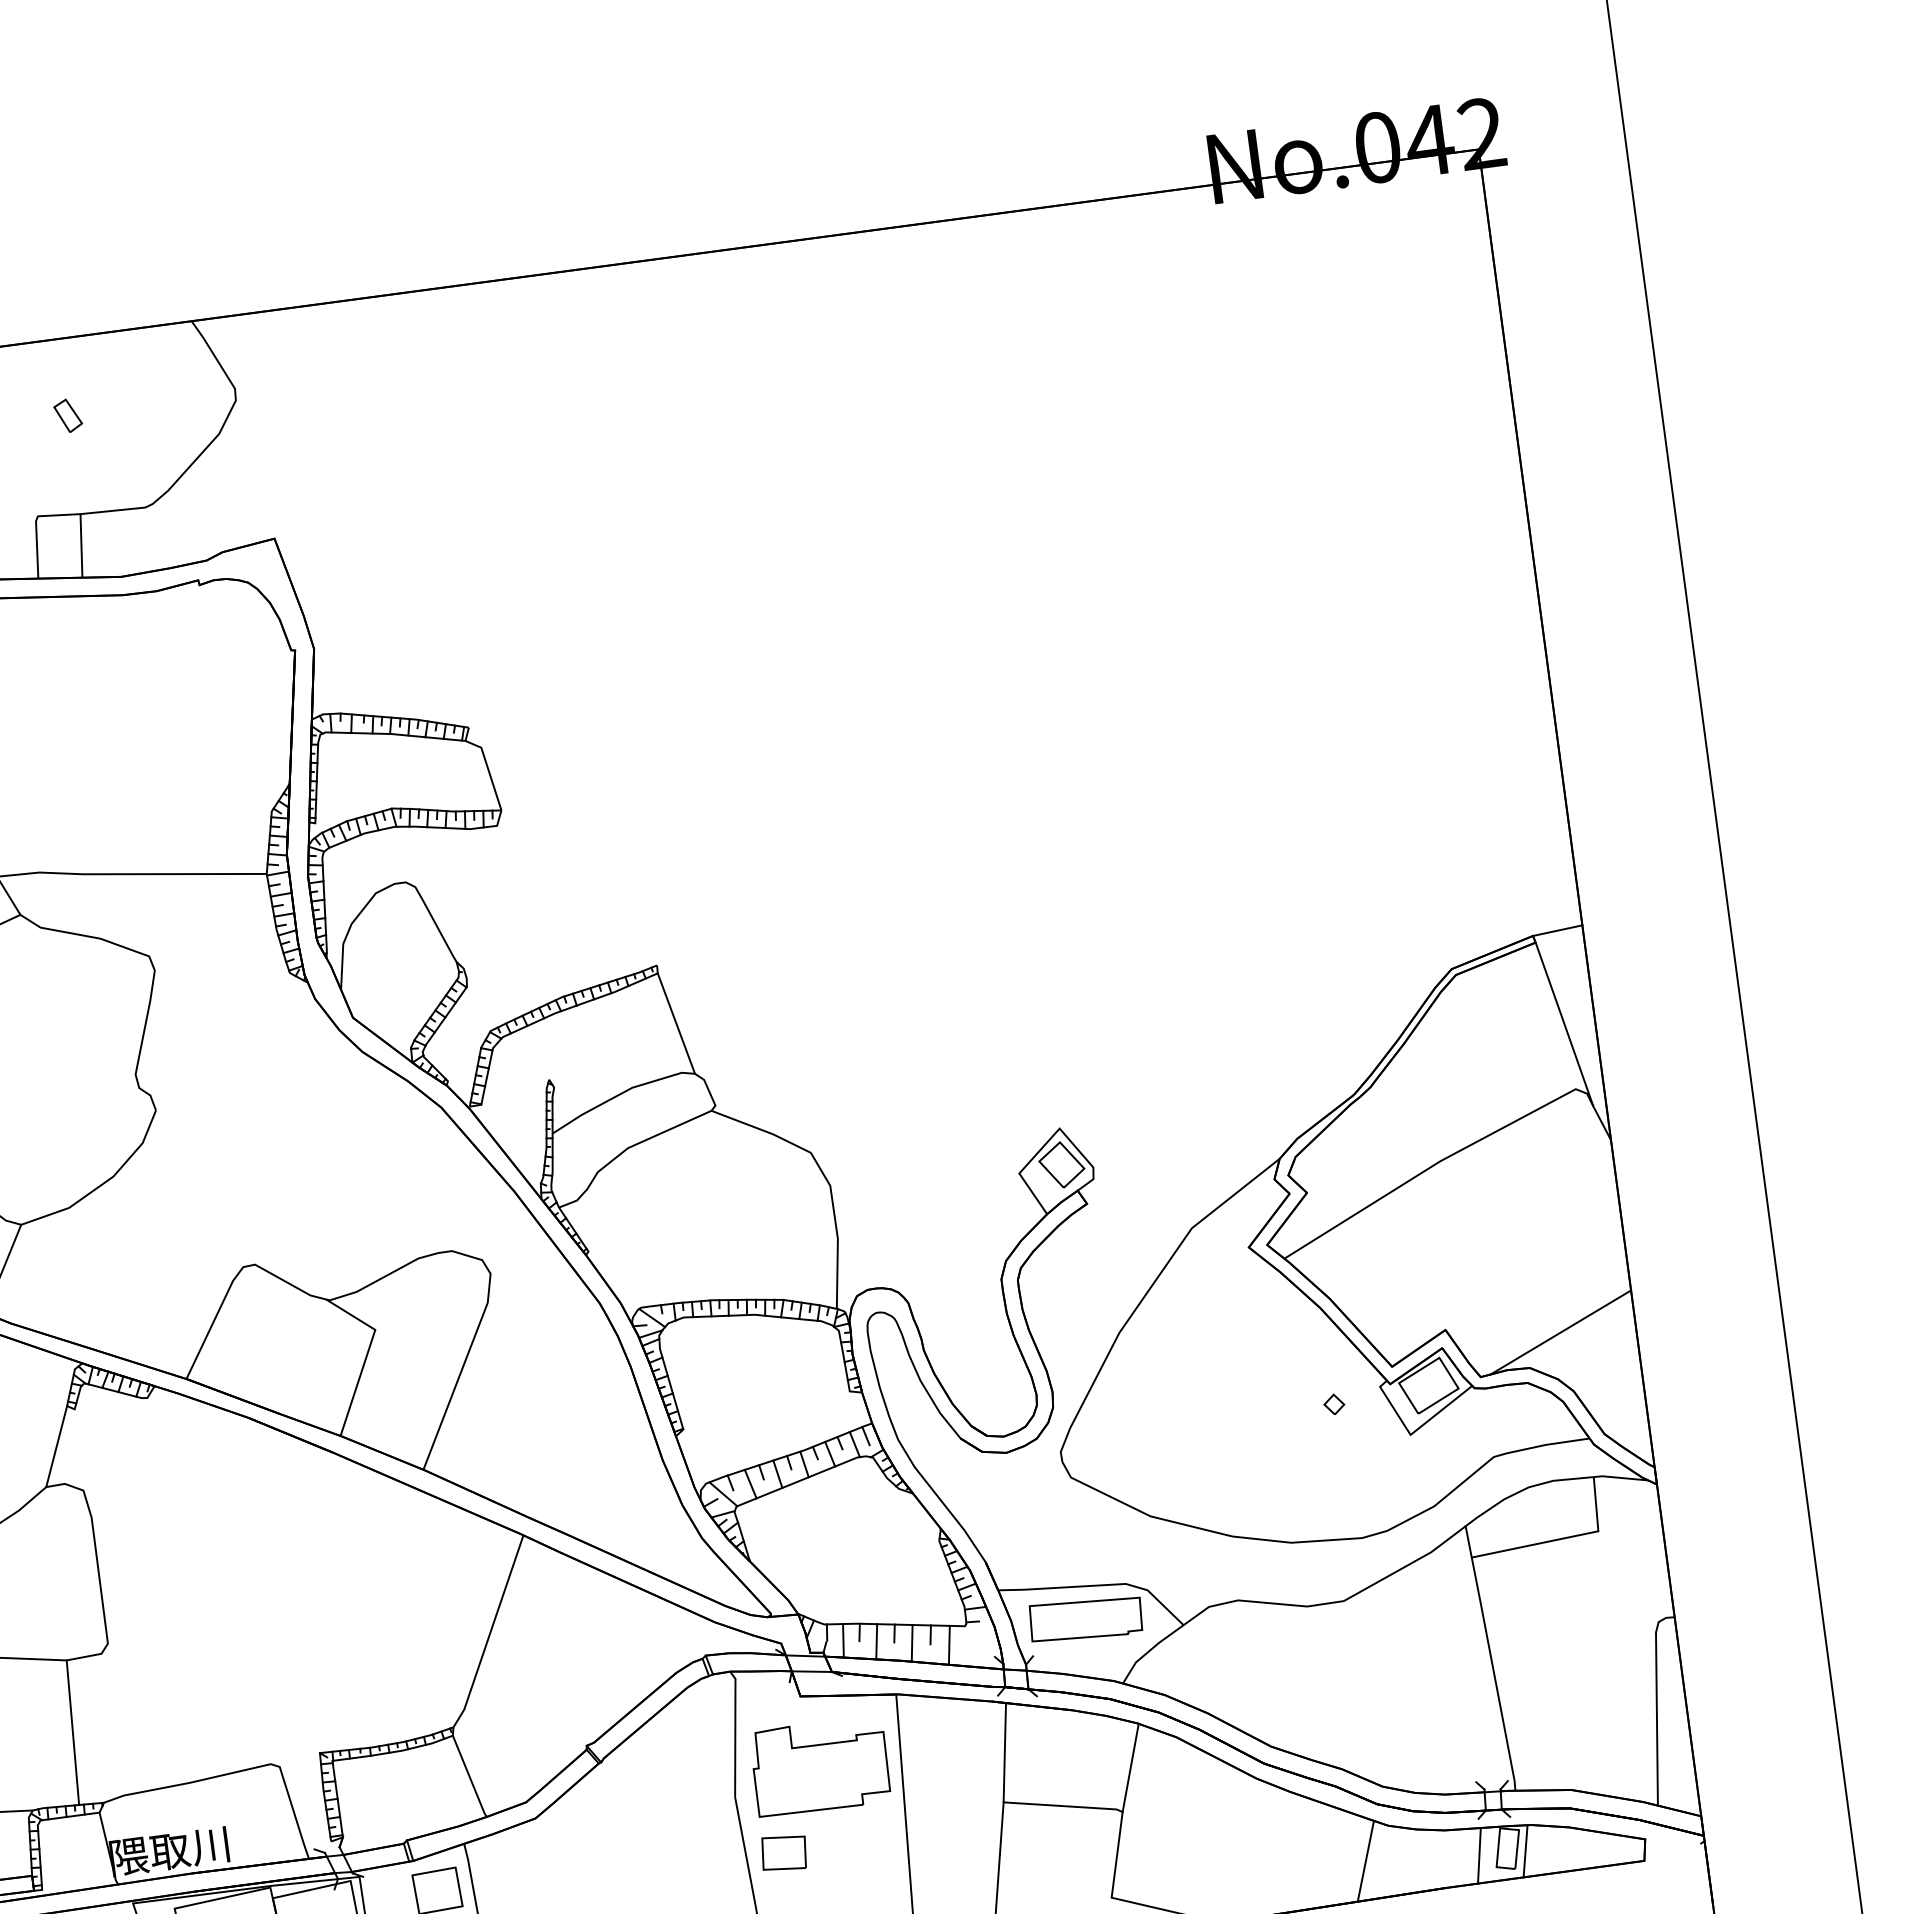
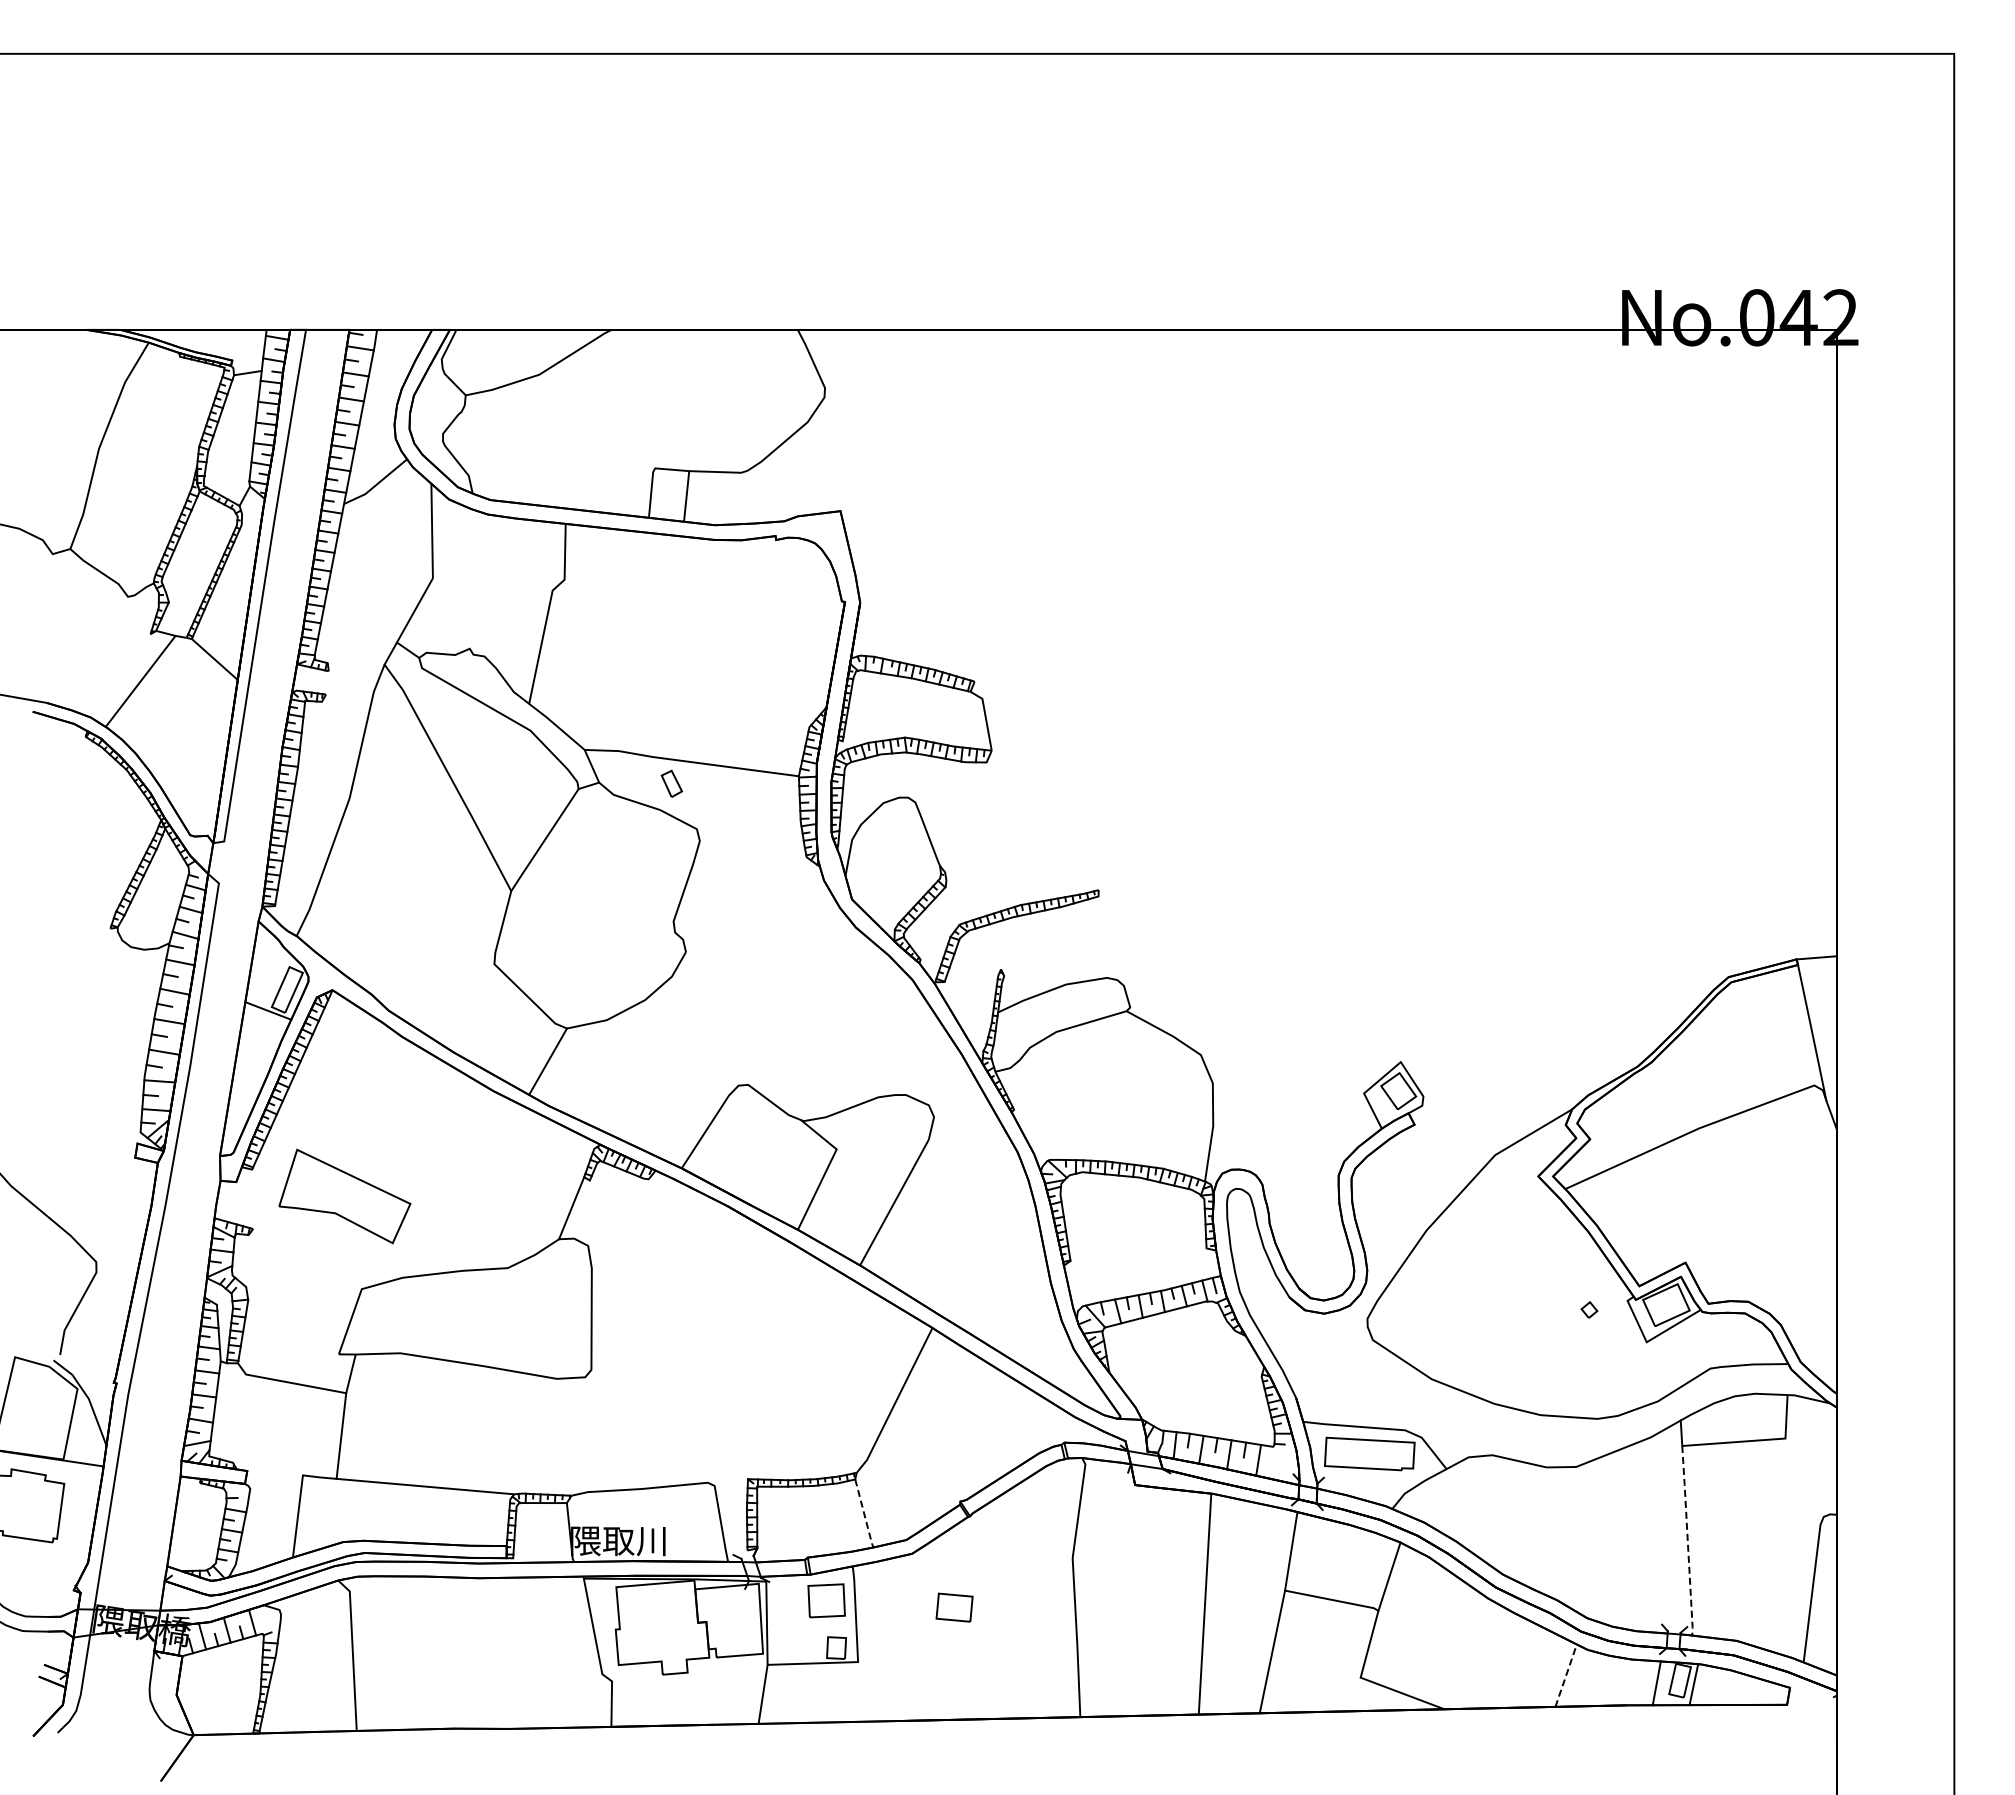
part: (67, 415) -> (671, 783), moved
line: (675, 1023) -> (1107, 938), removed
line: (1560, 1332) -> (1776, 1276), removed
line: (1494, 1675) -> (1687, 1541), solid -> dashed
line: (71, 1732) -> (553, 1436), removed
part: (820, 1766) -> (1143, 1542), removed
line: (470, 1777) -> (864, 1514), solid -> dashed
part: (783, 1852) -> (954, 1607), moved
line: (1366, 1861) -> (1566, 1675), solid -> dashed

